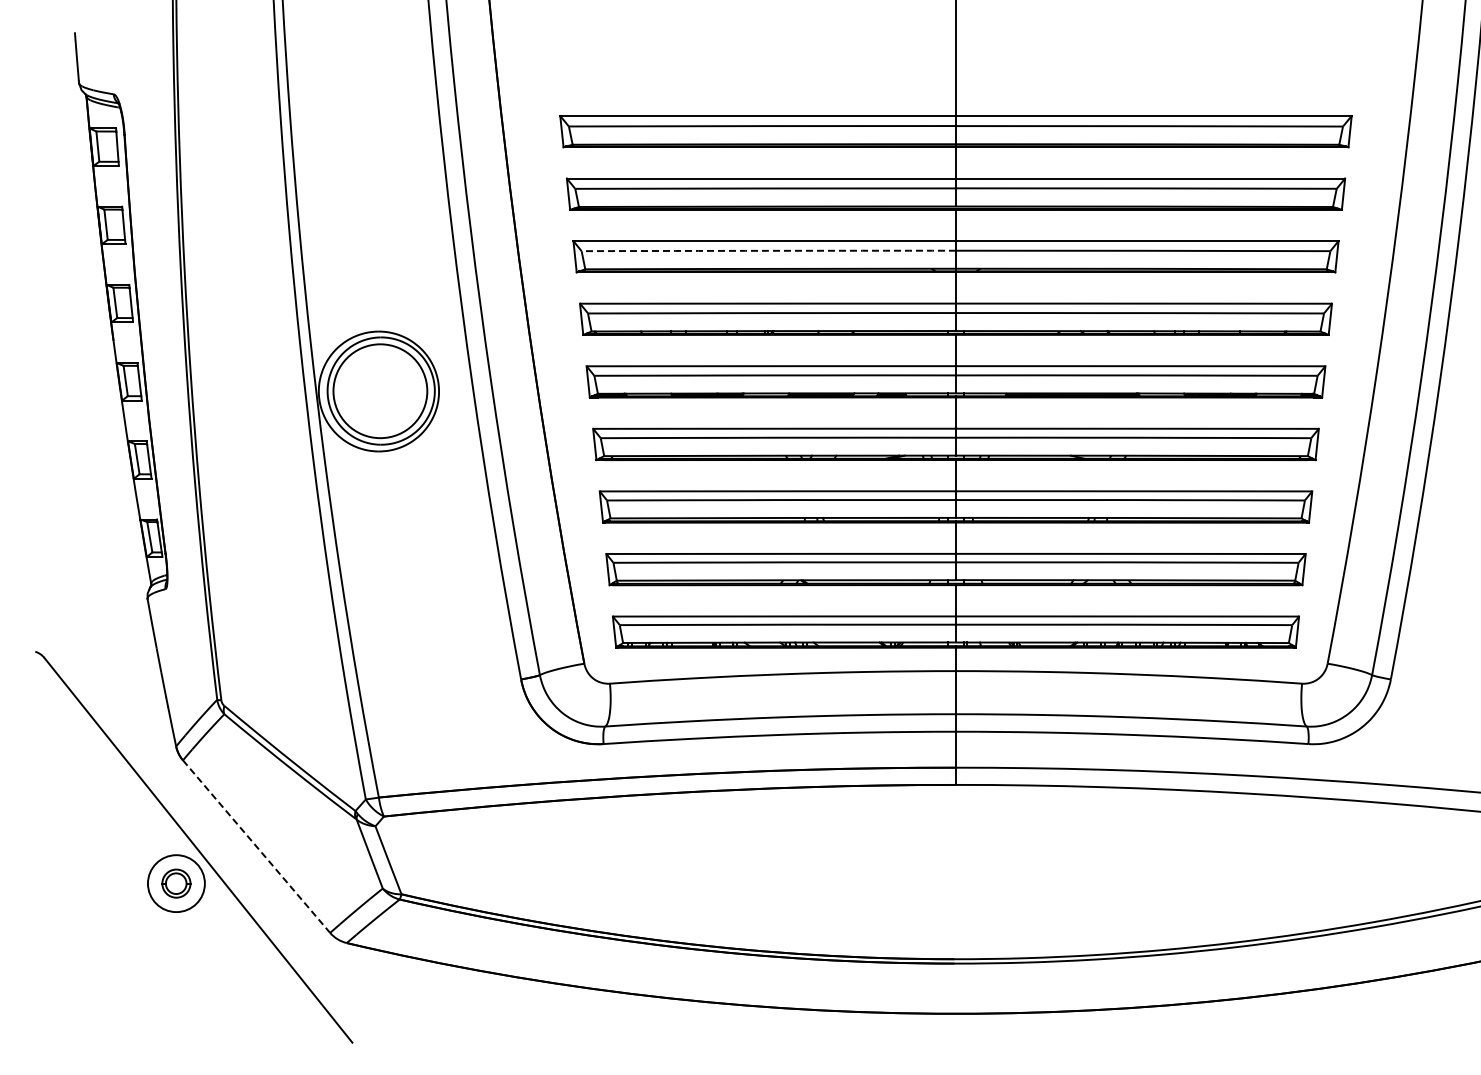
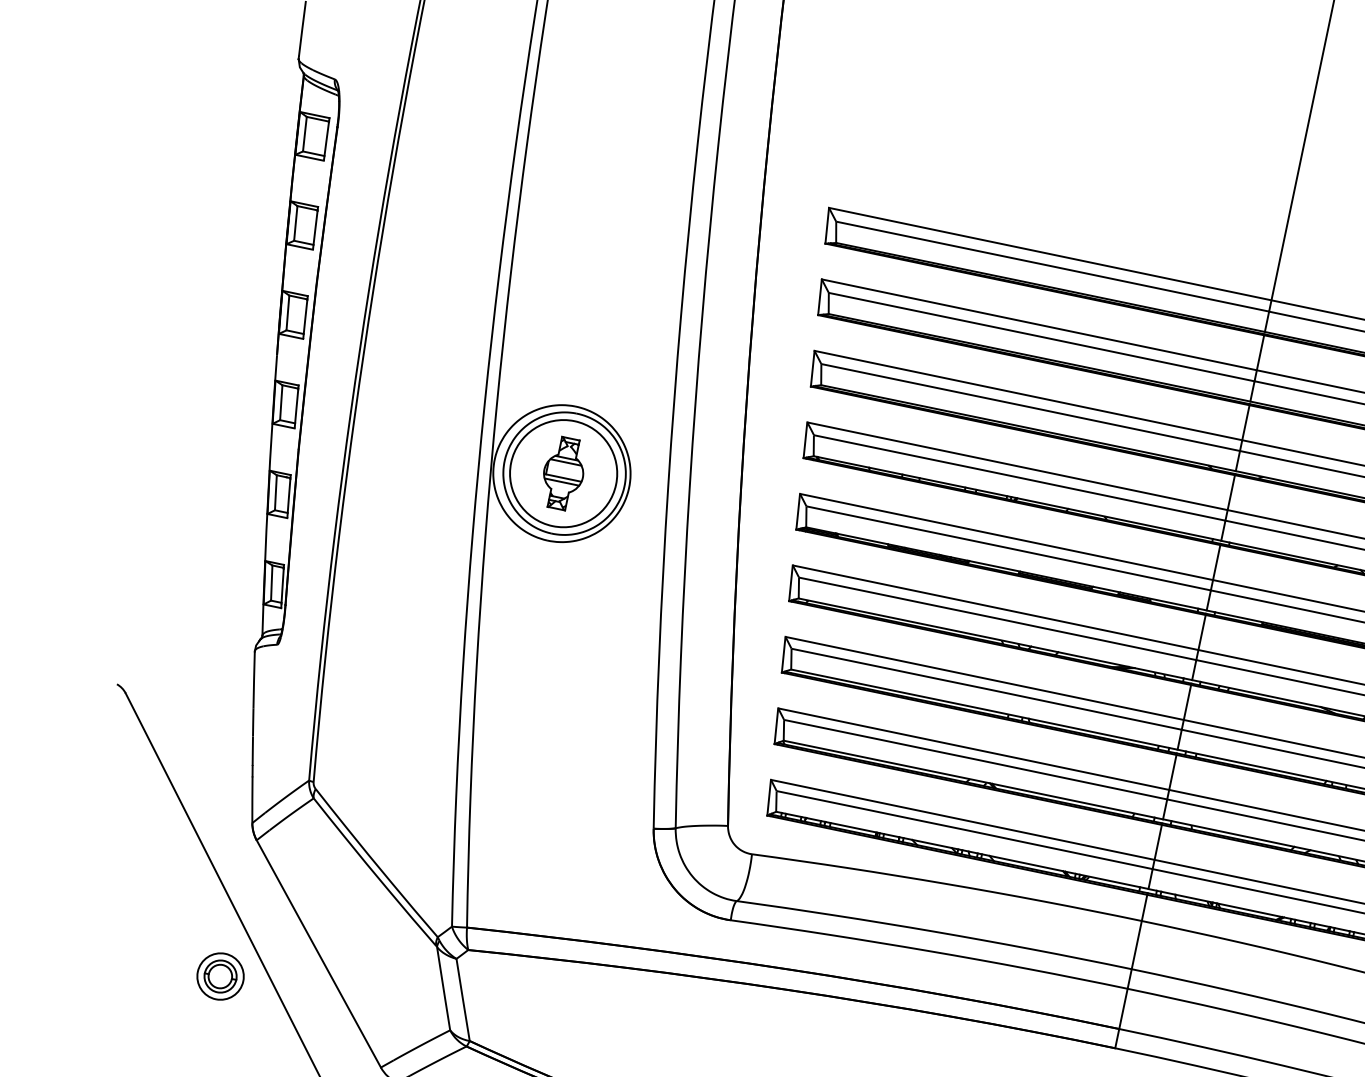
arc: (768, 250) -> (1030, 406), dashed -> solid
part: (380, 391) -> (563, 473), added
line: (256, 847) -> (318, 954), dashed -> solid
circle: (176, 883) -> (220, 976), size x0.71

